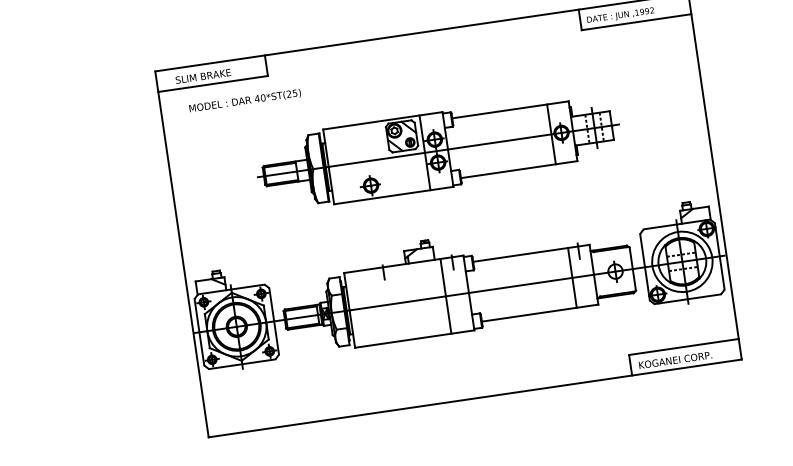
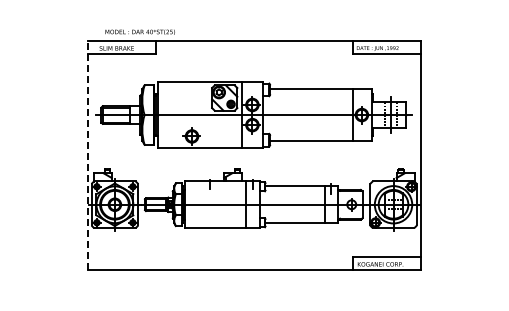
text: (243, 99) -> (139, 31), moved
part: (437, 150) -> (253, 114), size x1.4
line: (181, 254) -> (87, 155), solid -> dashed

